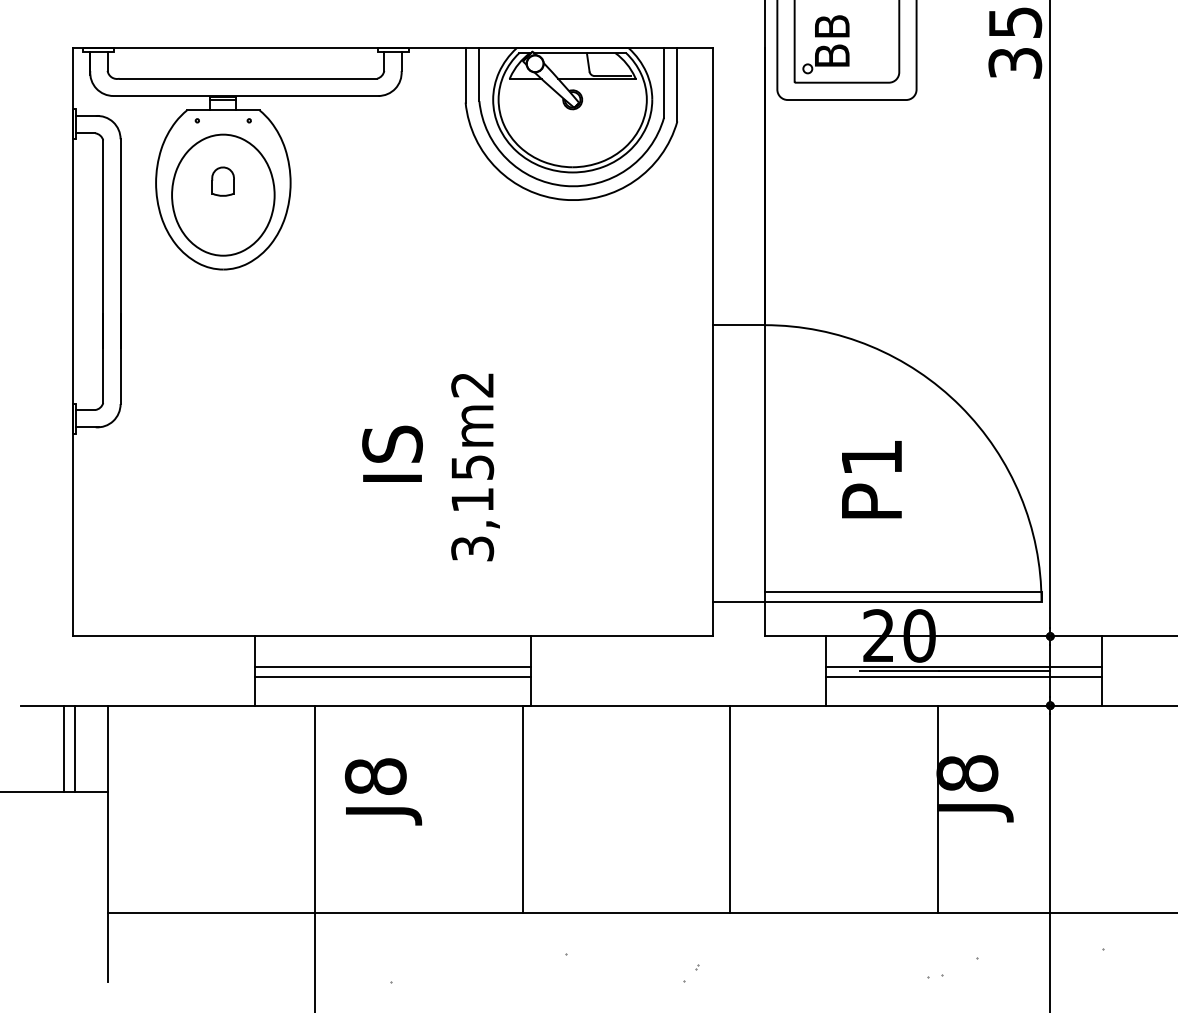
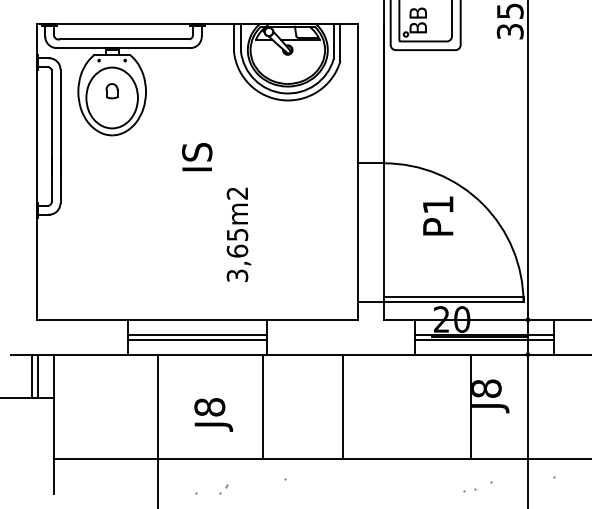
text: (393, 454) -> (197, 157), moved
text: (872, 478) -> (438, 215), moved
text: (472, 498) -> (237, 250), 3,15m2 -> 3,65m2
text: (383, 790) -> (213, 414), moved
line: (731, 808) -> (343, 406), moved
part: (691, 973) -> (223, 489), moved
part: (934, 975) -> (469, 490), size x1.6

